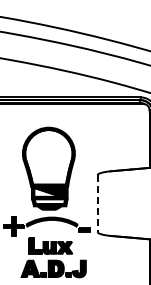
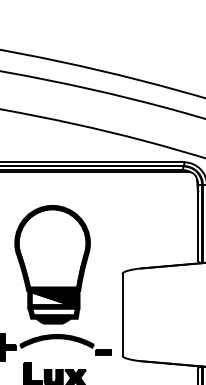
line: (97, 203) -> (122, 314), dashed -> solid

